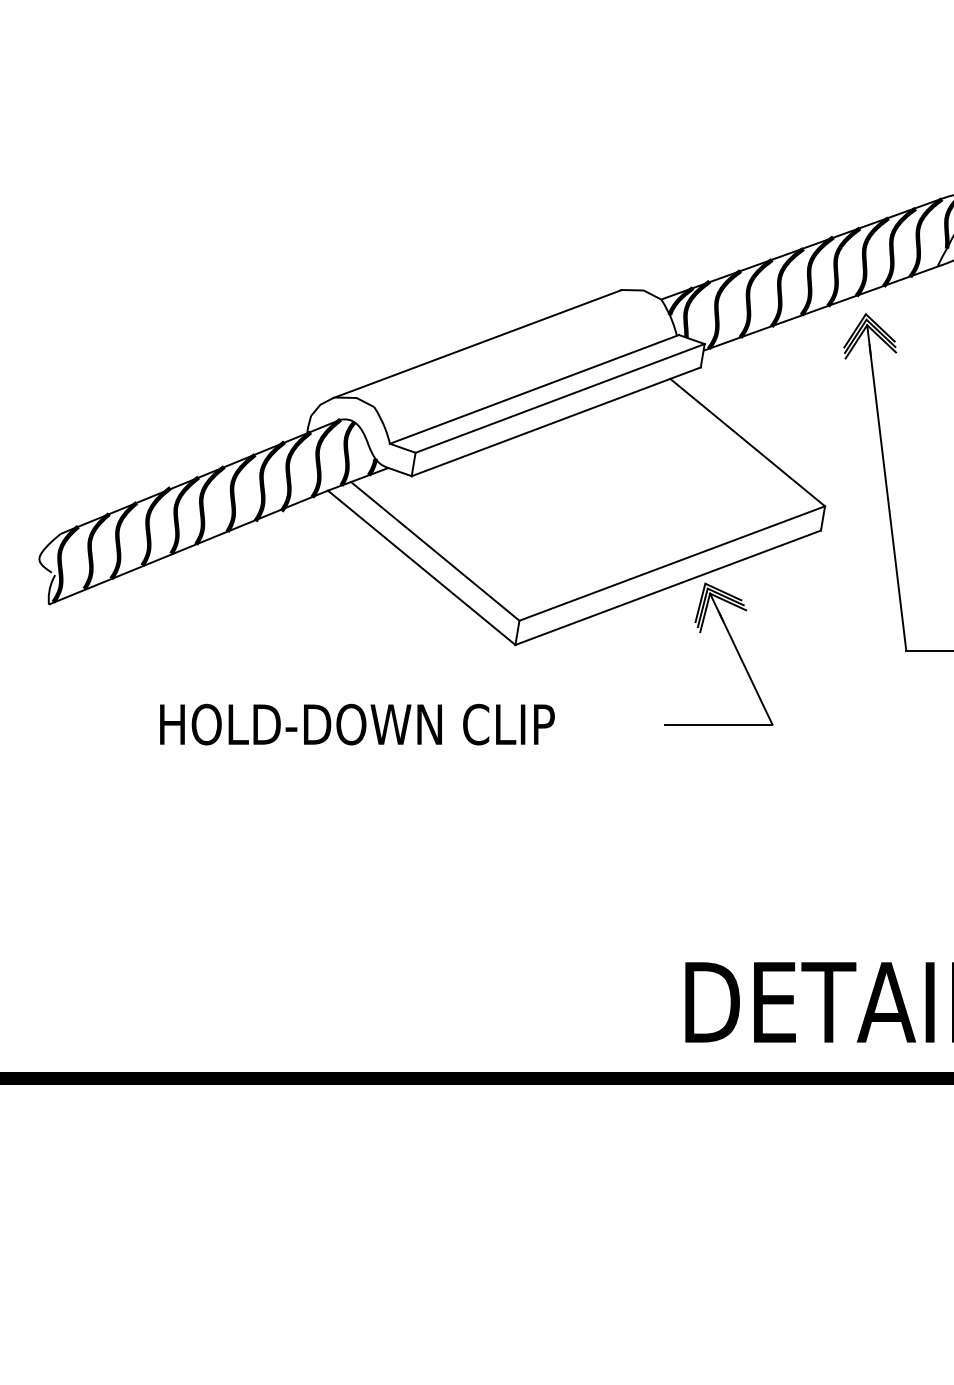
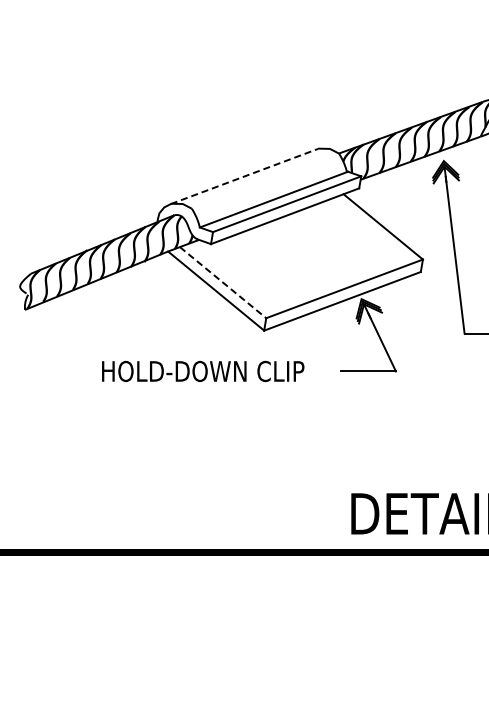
line: (477, 344) -> (244, 176), solid -> dashed
line: (436, 551) -> (223, 282), solid -> dashed
text: (358, 724) -> (203, 371), moved

